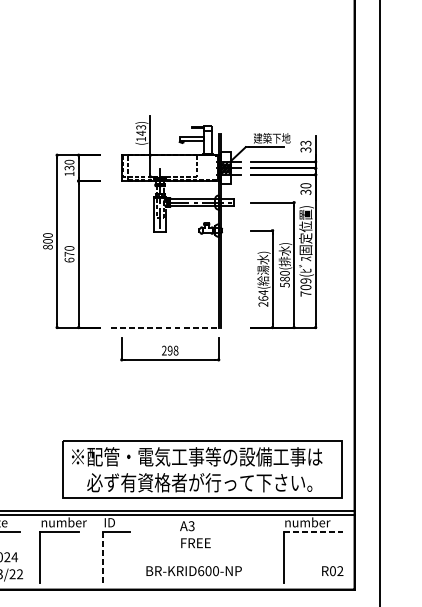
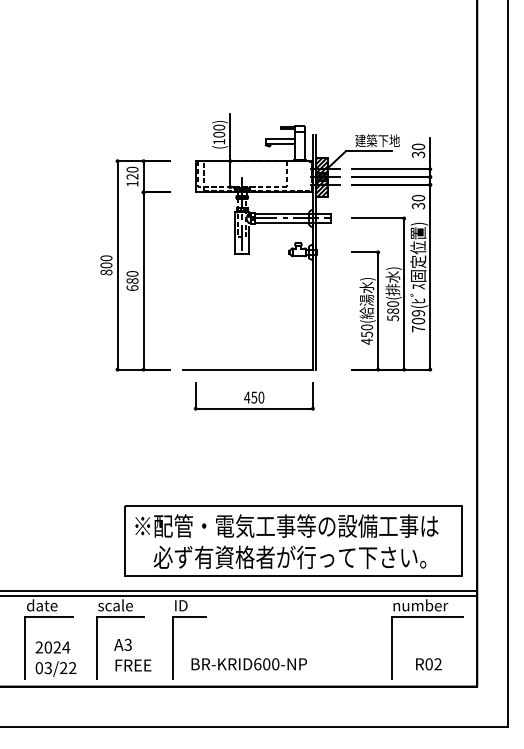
text: (141, 129) -> (219, 130), (143) -> (100)
text: (305, 143) -> (418, 146), 33 -> 30
hatch: (225, 157) -> (321, 163), added
text: (69, 167) -> (132, 176), 130 -> 120
hatch: (225, 179) -> (321, 190), added
text: (69, 253) -> (132, 280), 670 -> 680
text: (263, 298) -> (367, 334), 264( -> 450(
line: (165, 327) -> (248, 369), dashed -> solid
text: (170, 350) -> (254, 397), 298 -> 450
text: (63, 522) -> (125, 605), number -> scale
line: (313, 531) -> (427, 616), dashed -> solid
text: (195, 534) -> (132, 654), moved
line: (102, 557) -> (172, 647), dashed -> solid
text: (193, 571) -> (248, 664), moved
text: (332, 571) -> (428, 664), moved

